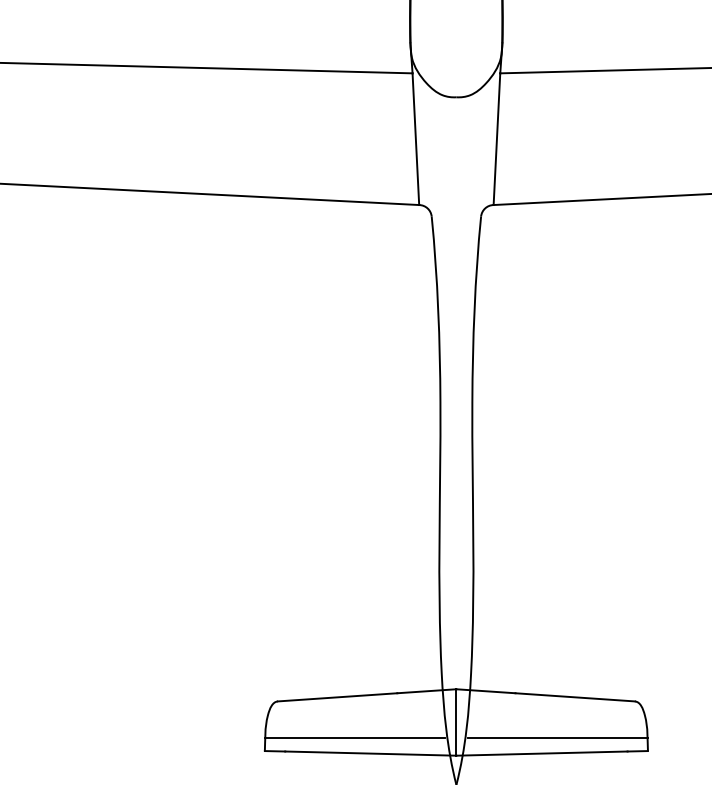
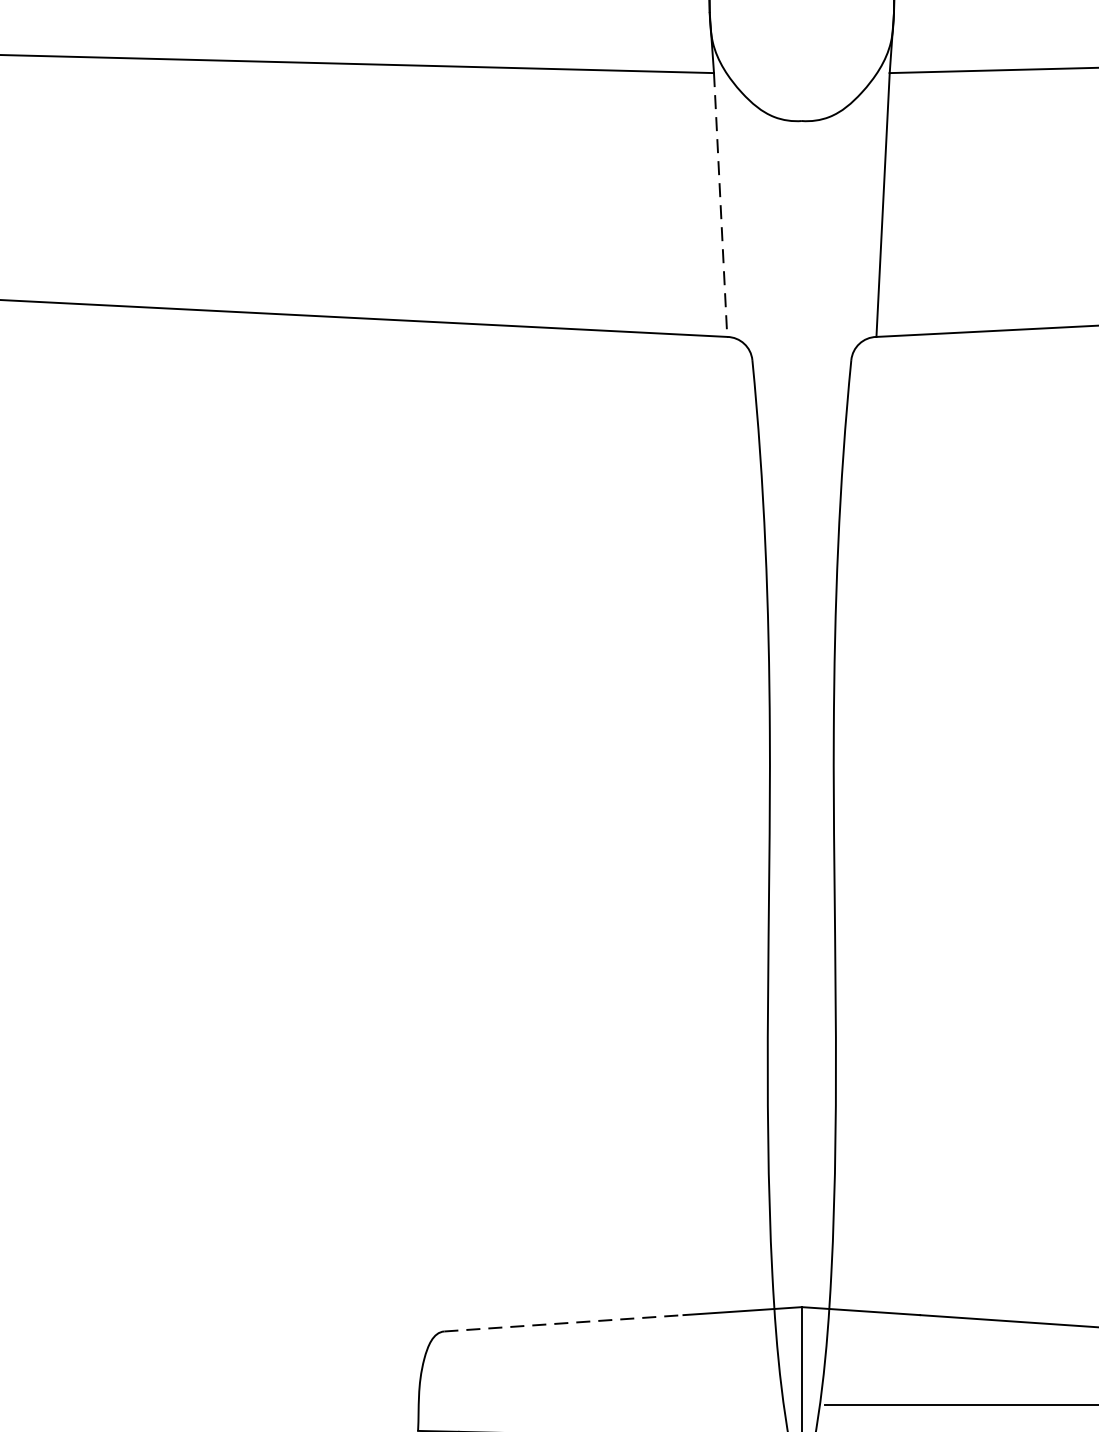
line: (415, 139) -> (719, 205), solid -> dashed
line: (337, 697) -> (563, 1323), solid -> dashed
line: (354, 737) -> (597, 1403), removed

